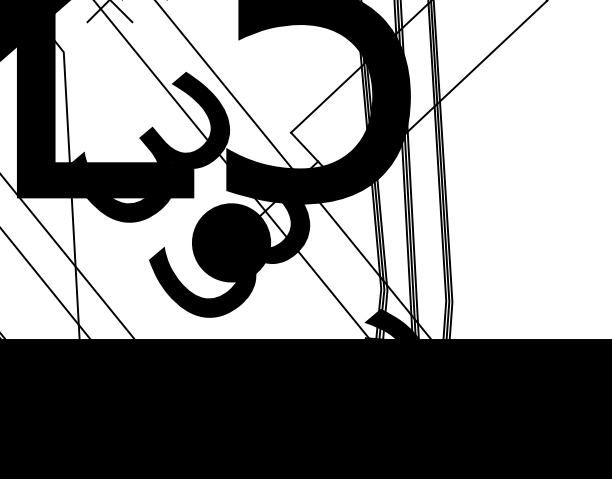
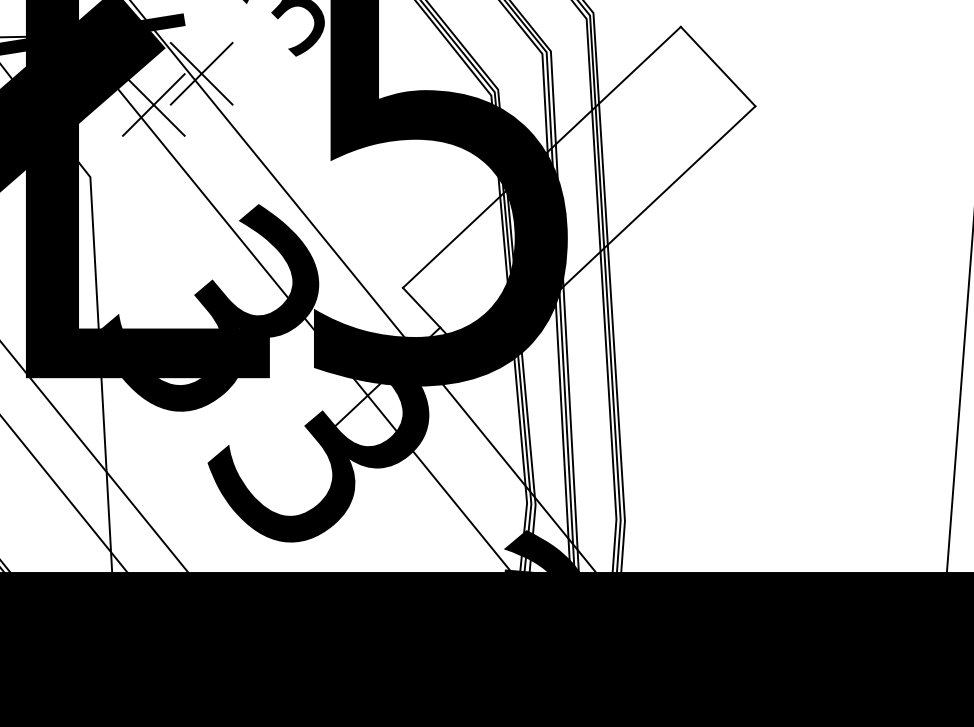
fill: (231, 242) -> (320, 438), removed

